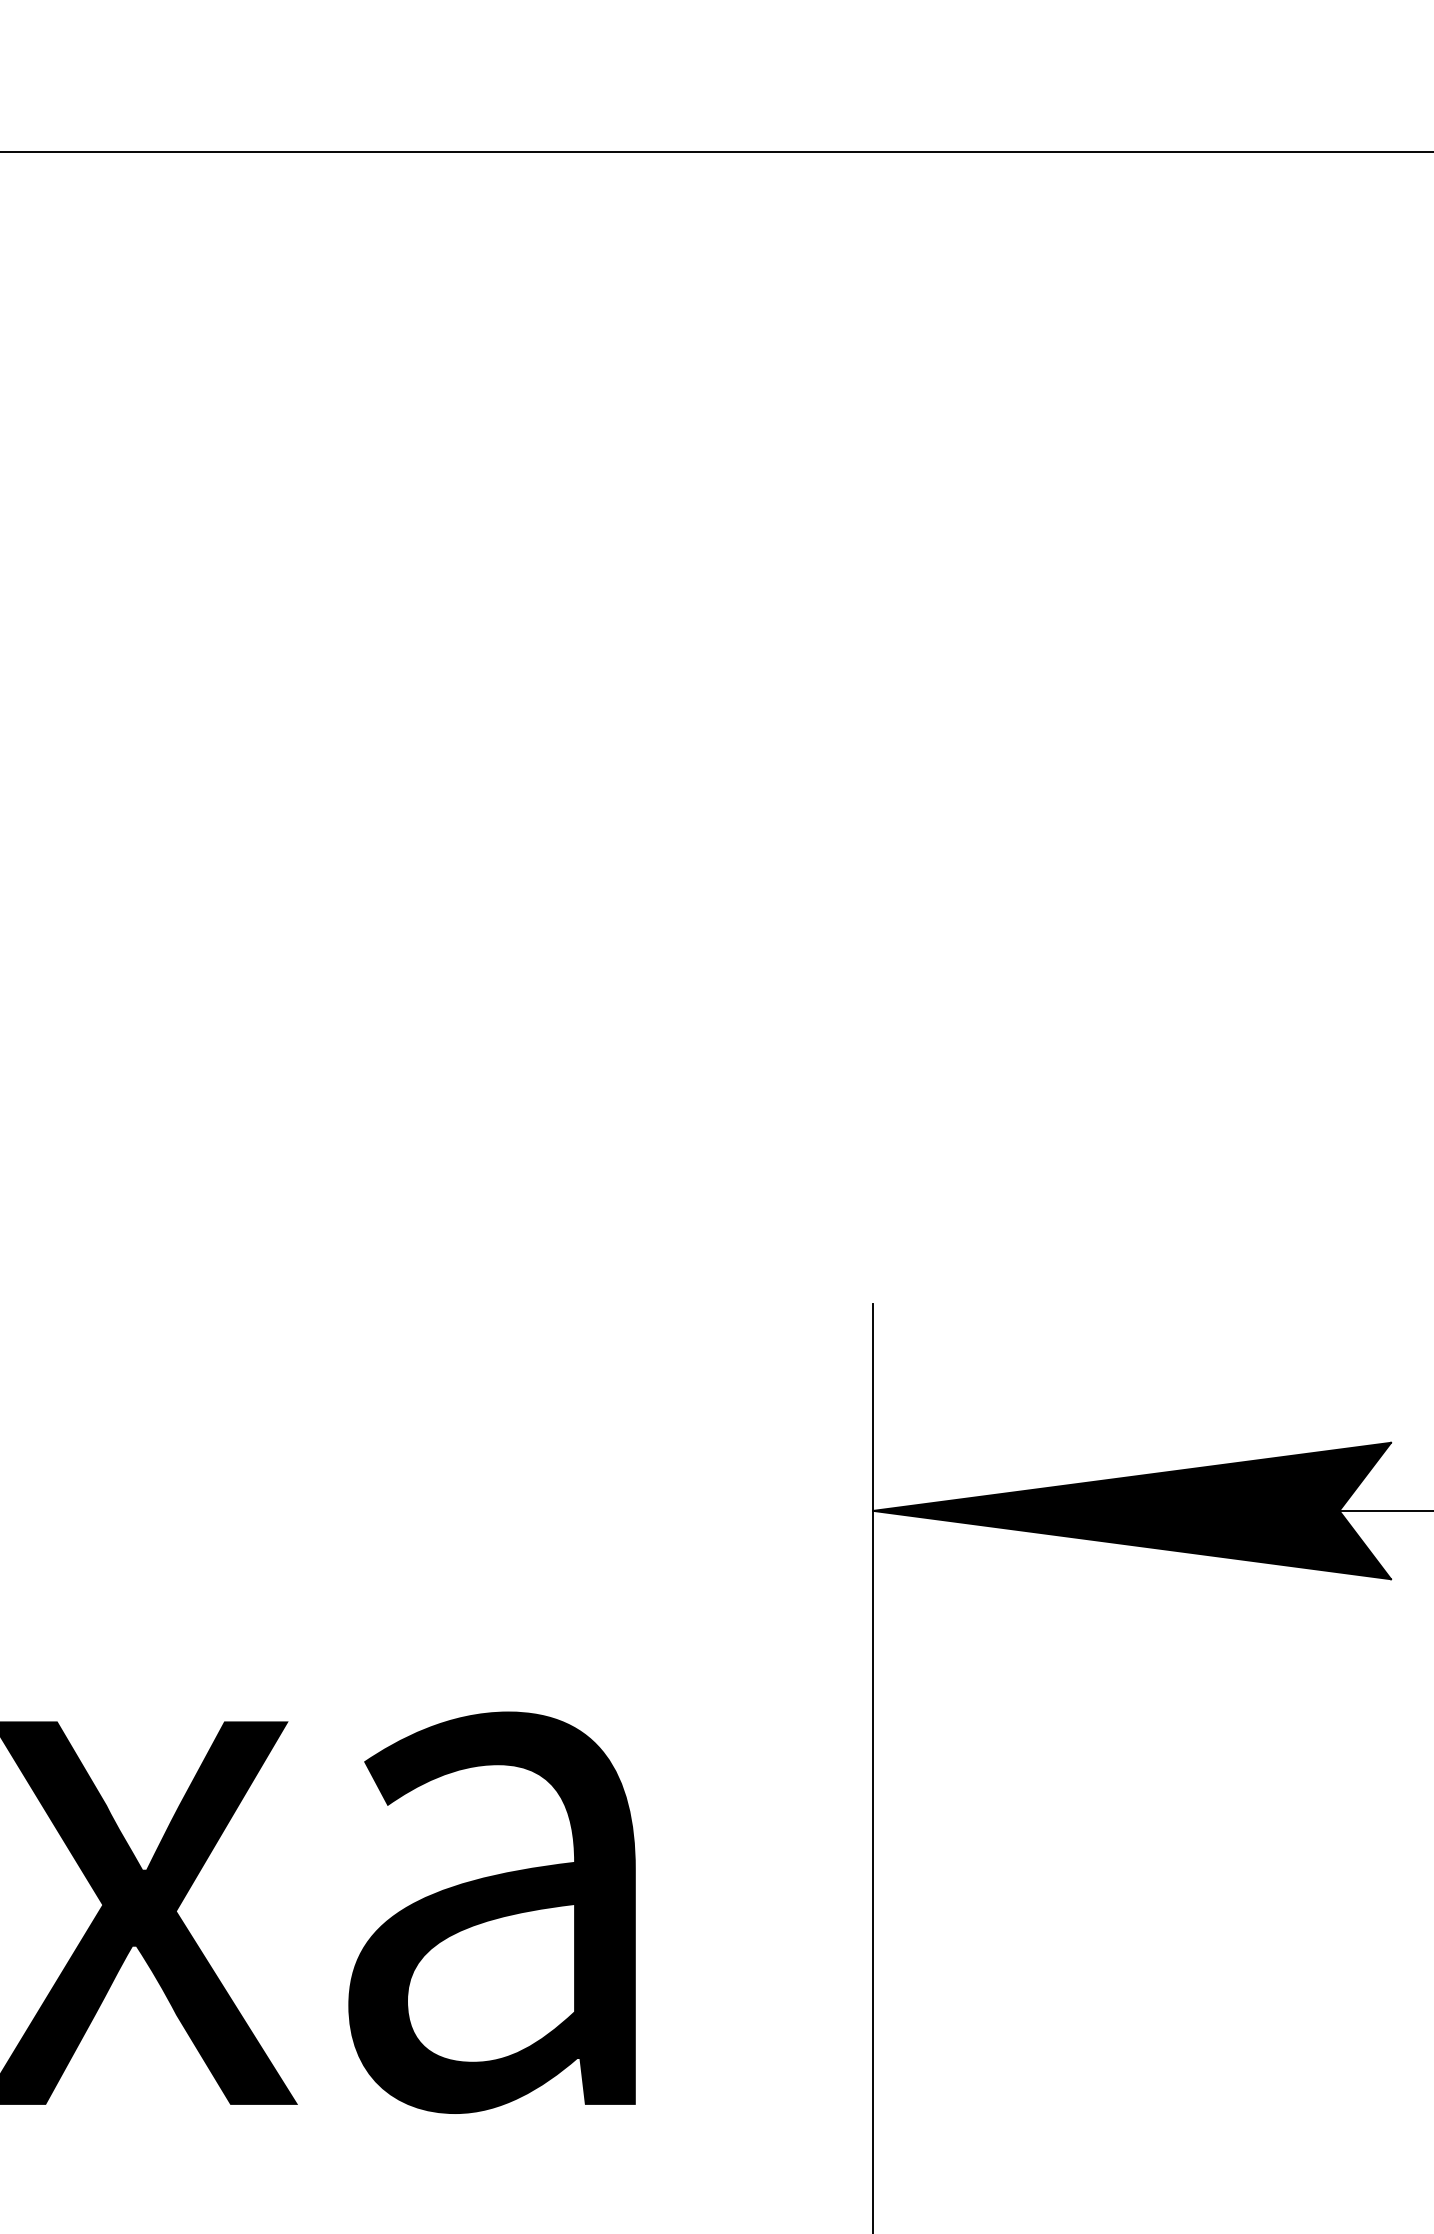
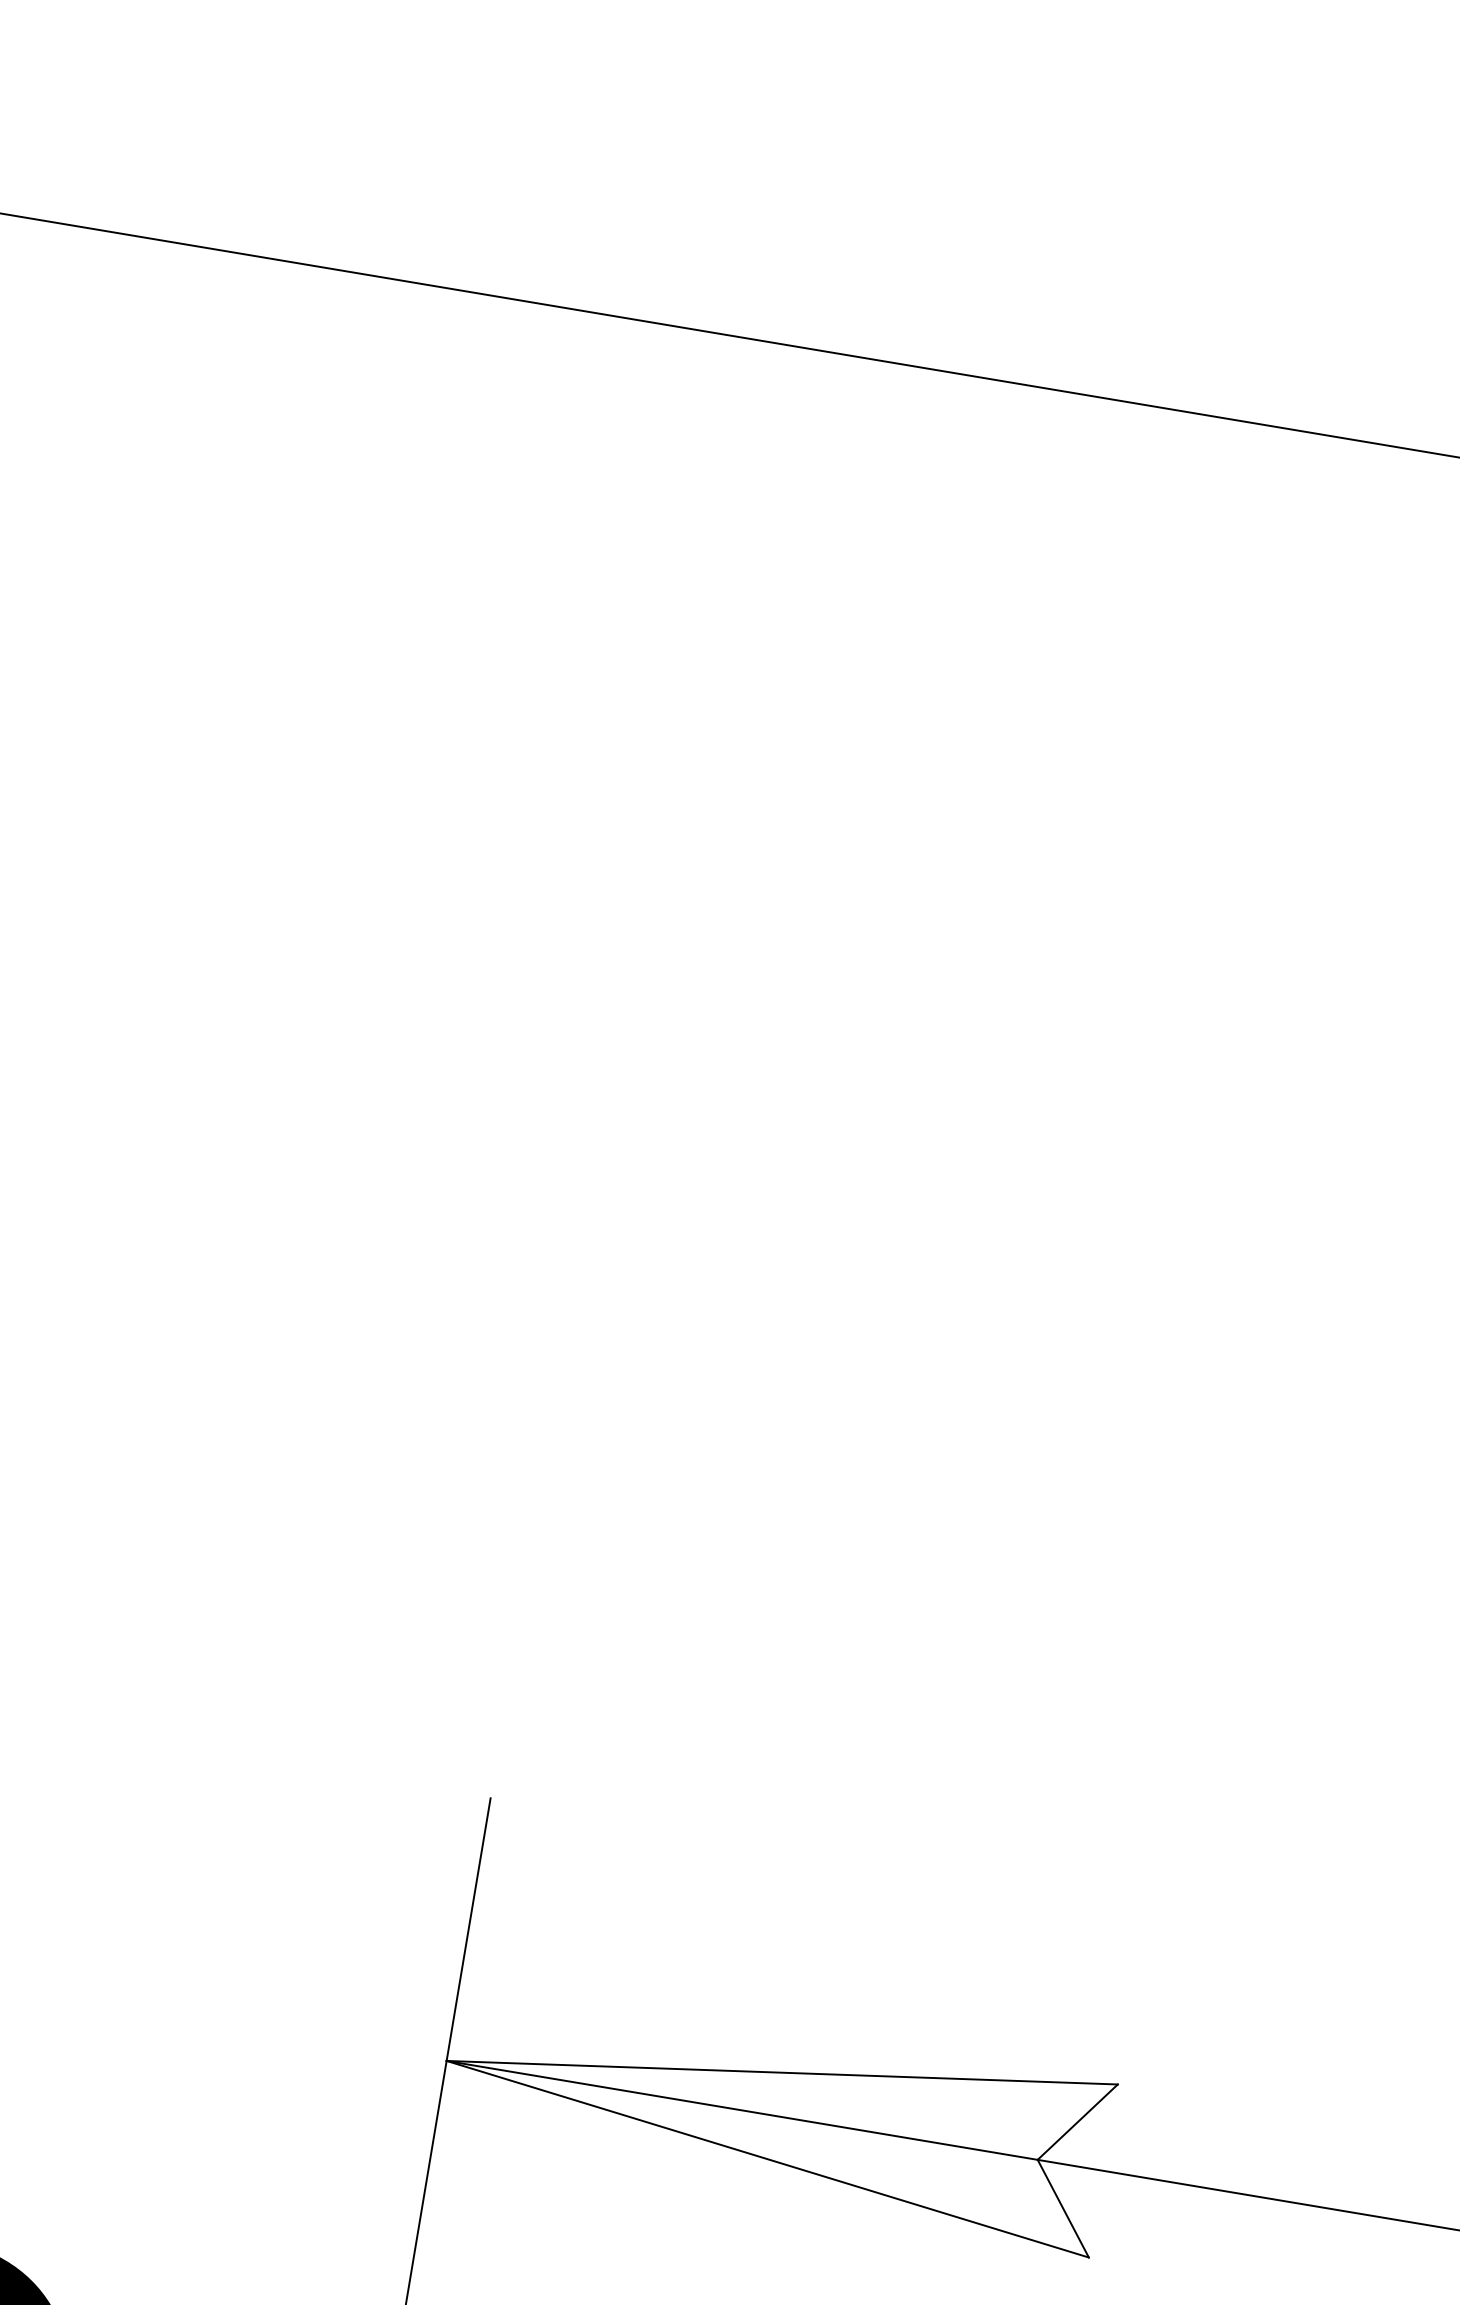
fill: (1132, 1510) -> (775, 2115), removed

